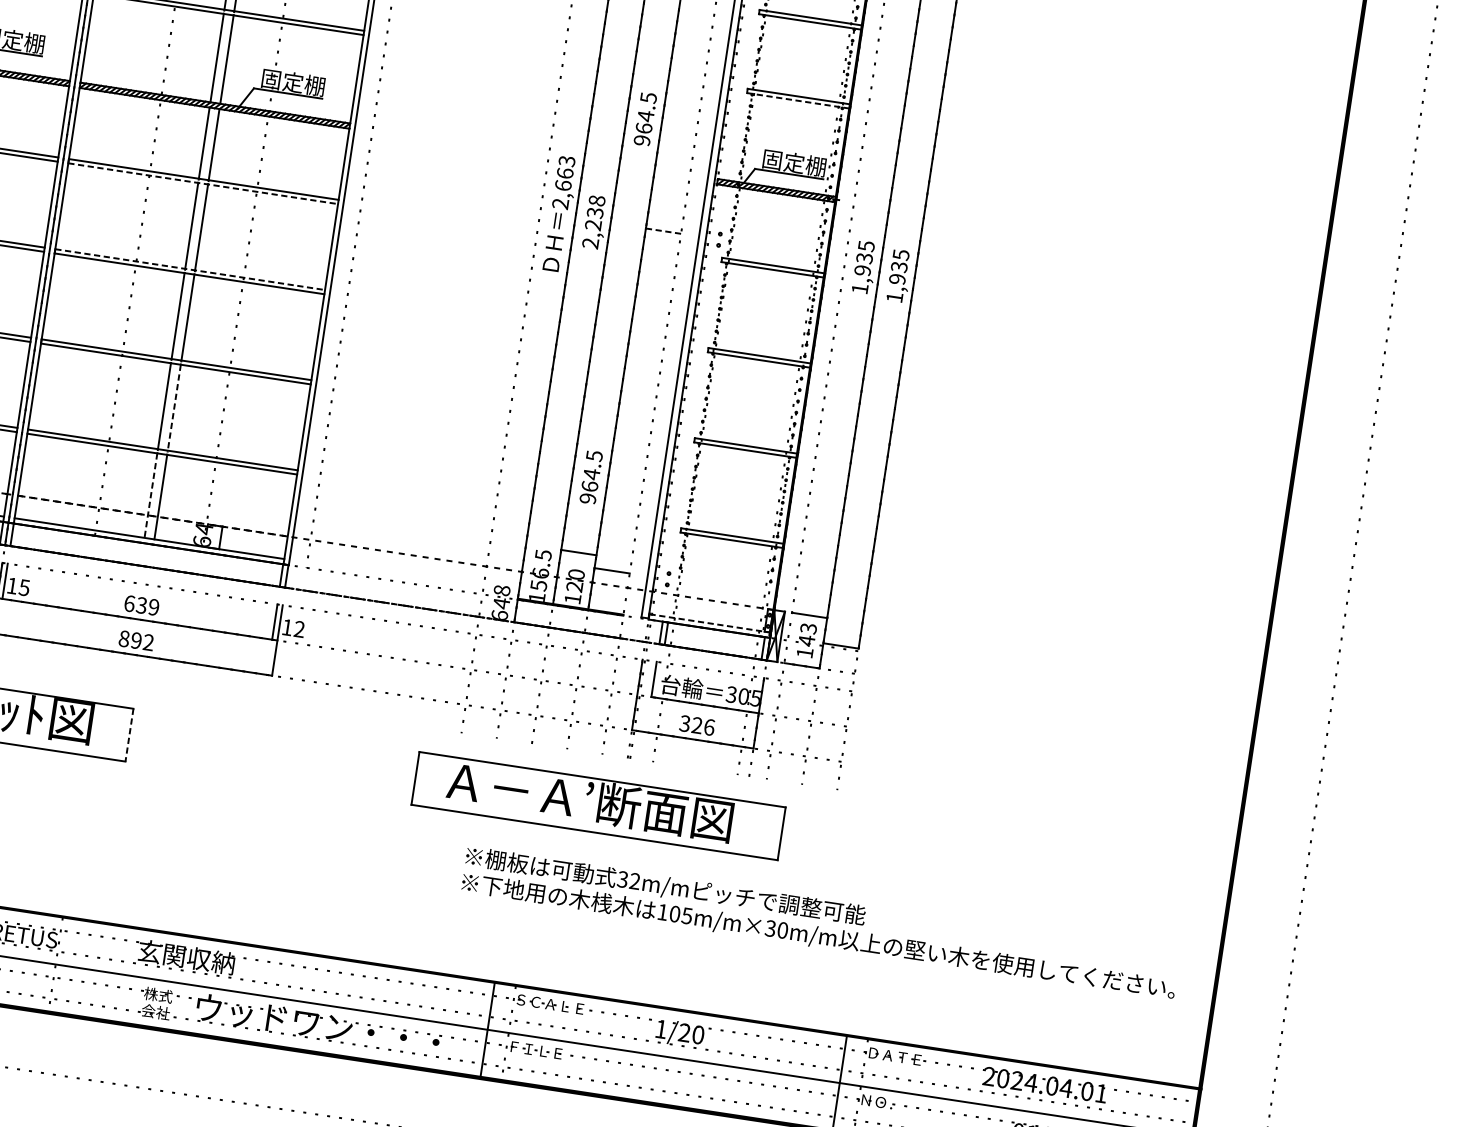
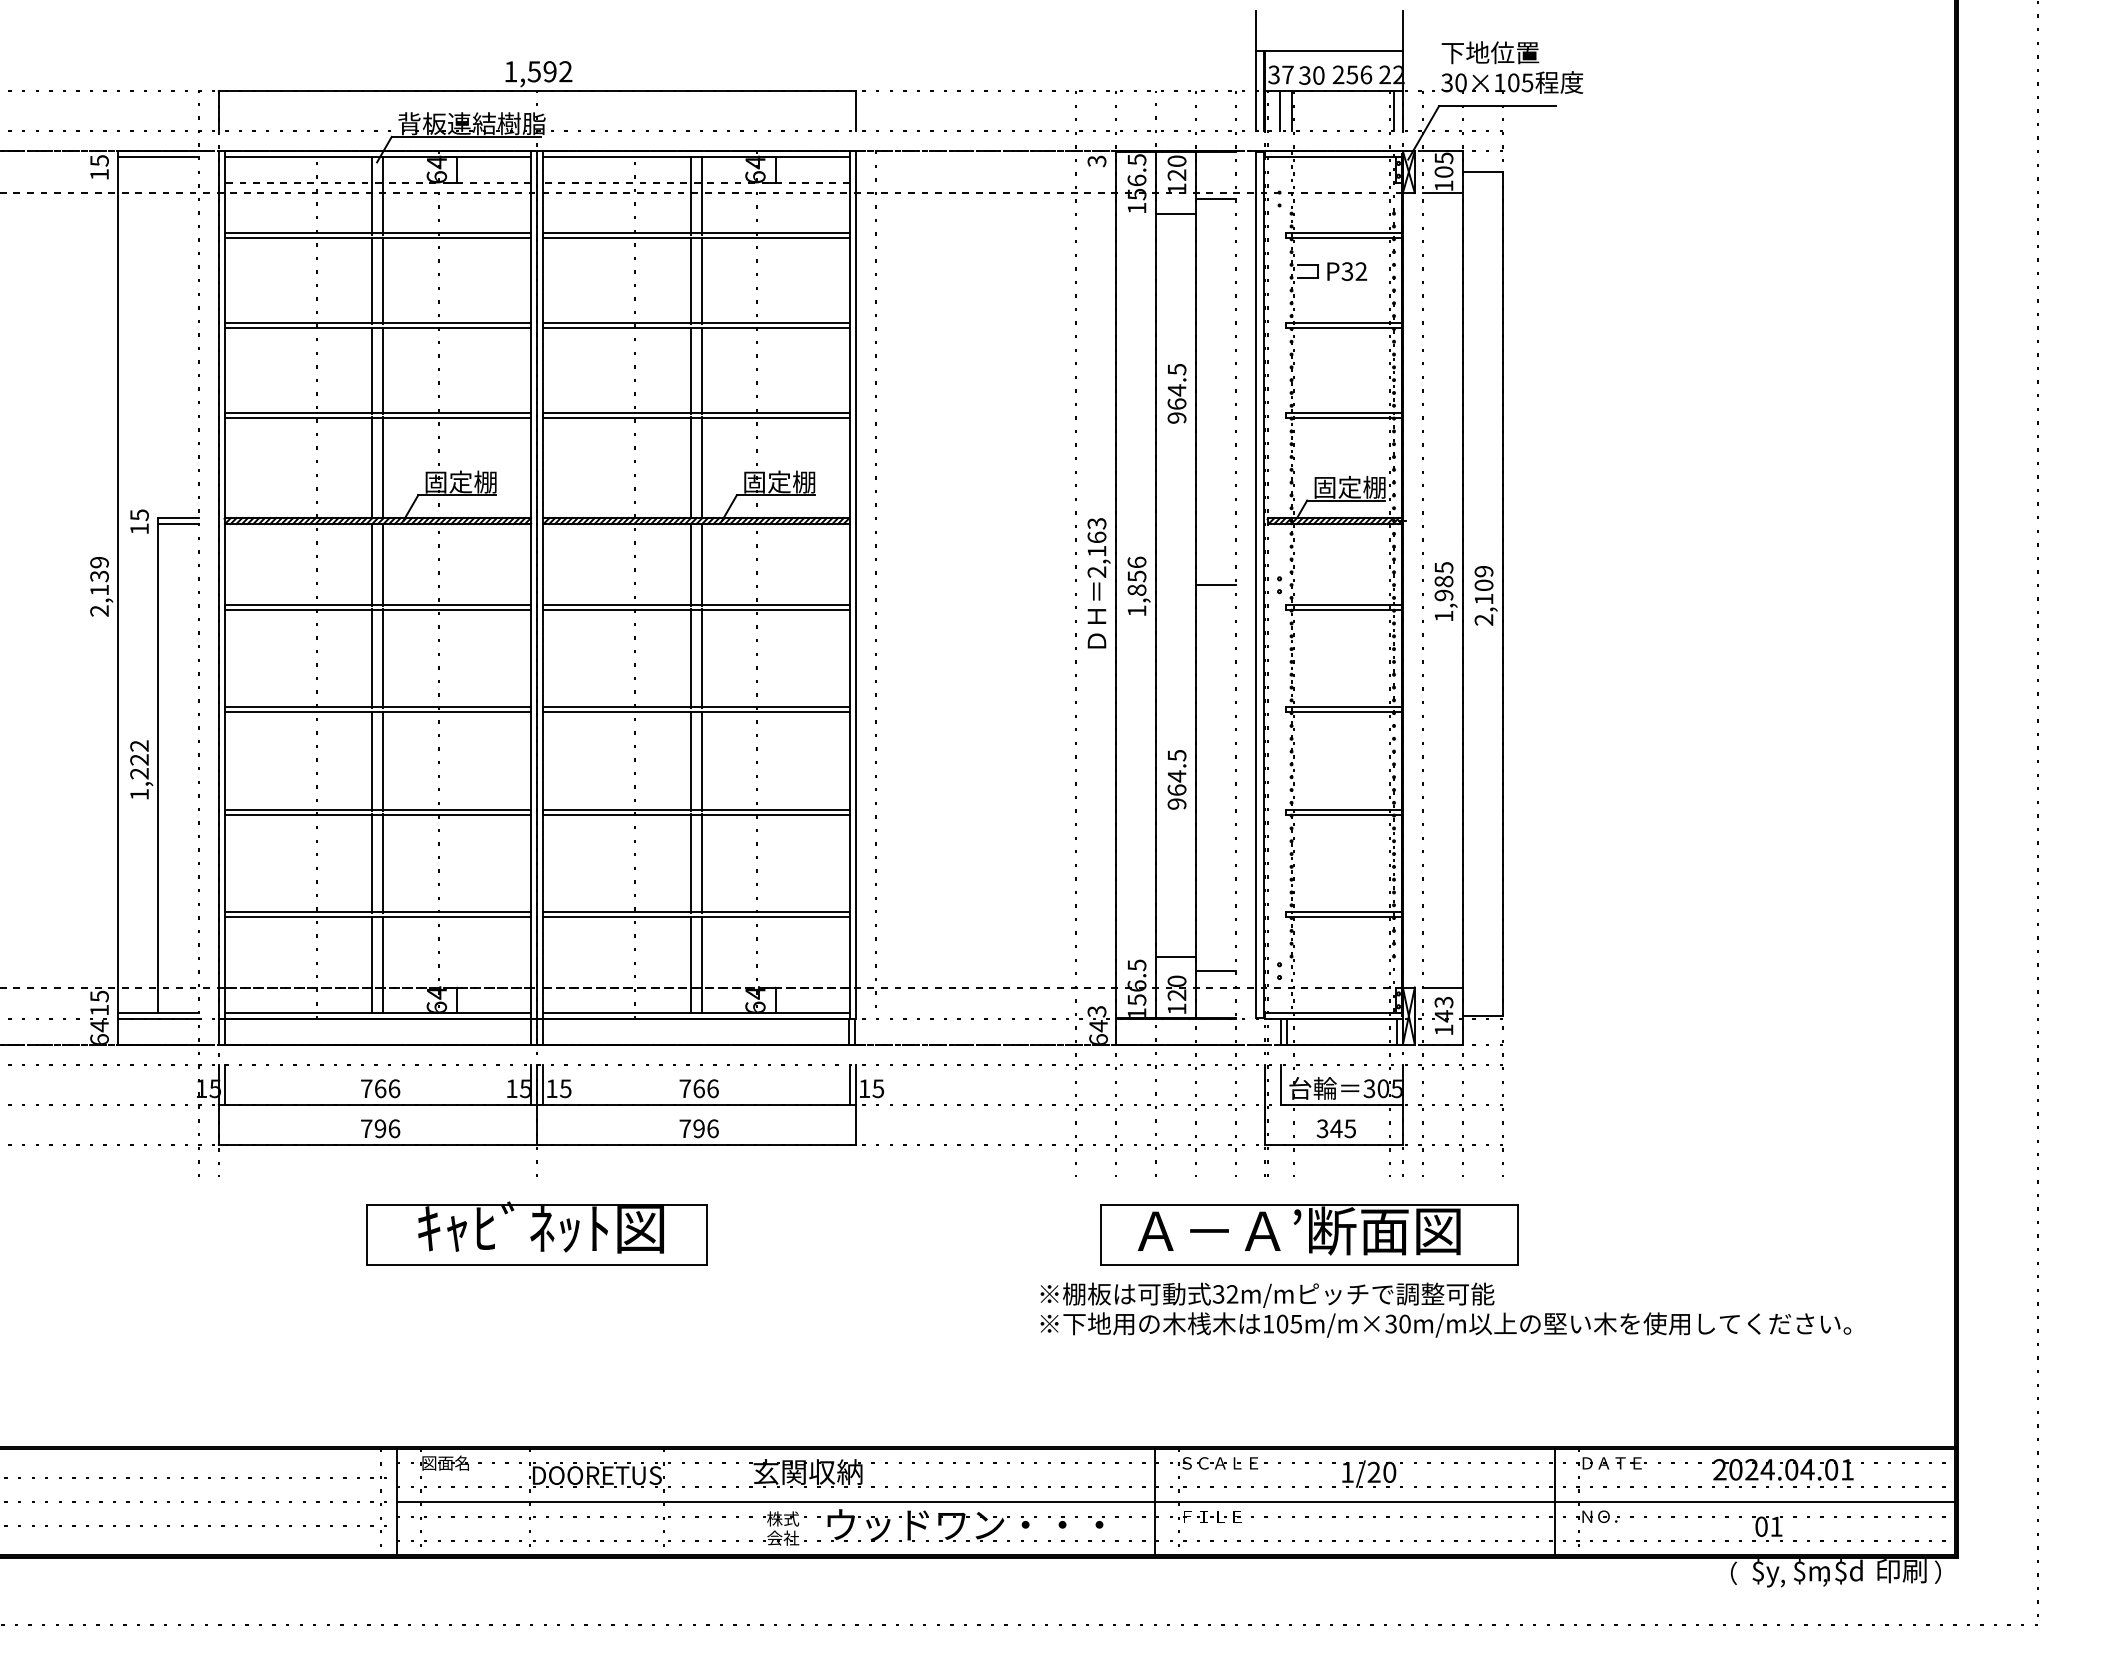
line: (798, 100) -> (1344, 417), dashed -> solid
text: (644, 118) -> (1176, 393), moved
line: (203, 183) -> (696, 609), dashed -> solid
text: (563, 184) -> (1096, 550), 2,663 -> 2,163
text: (593, 221) -> (1136, 586), 2,238 -> 1,856
line: (663, 231) -> (1216, 585), dashed -> solid
text: (864, 258) -> (1443, 581), 1,935 -> 1,985
line: (190, 269) -> (696, 707), dashed -> solid
text: (897, 275) -> (1483, 595), 1,935 -> 2,109
line: (174, 407) -> (702, 863), dashed -> solid
text: (590, 477) -> (1176, 779), moved
line: (150, 495) -> (690, 965), dashed -> solid
text: (501, 590) -> (1096, 1011), 8 -> 3
text: (141, 605) -> (698, 1088), 639 -> 766
line: (709, 623) -> (1333, 1013), dashed -> solid
text: (299, 629) -> (878, 1088), 12 -> 15
text: (135, 640) -> (698, 1128), 892 -> 796
text: (703, 726) -> (1343, 1128), 326 -> 345
line: (129, 735) -> (707, 1235), dashed -> solid
part: (598, 805) -> (1309, 1234), moved
text: (820, 922) -> (1445, 1309), moved

